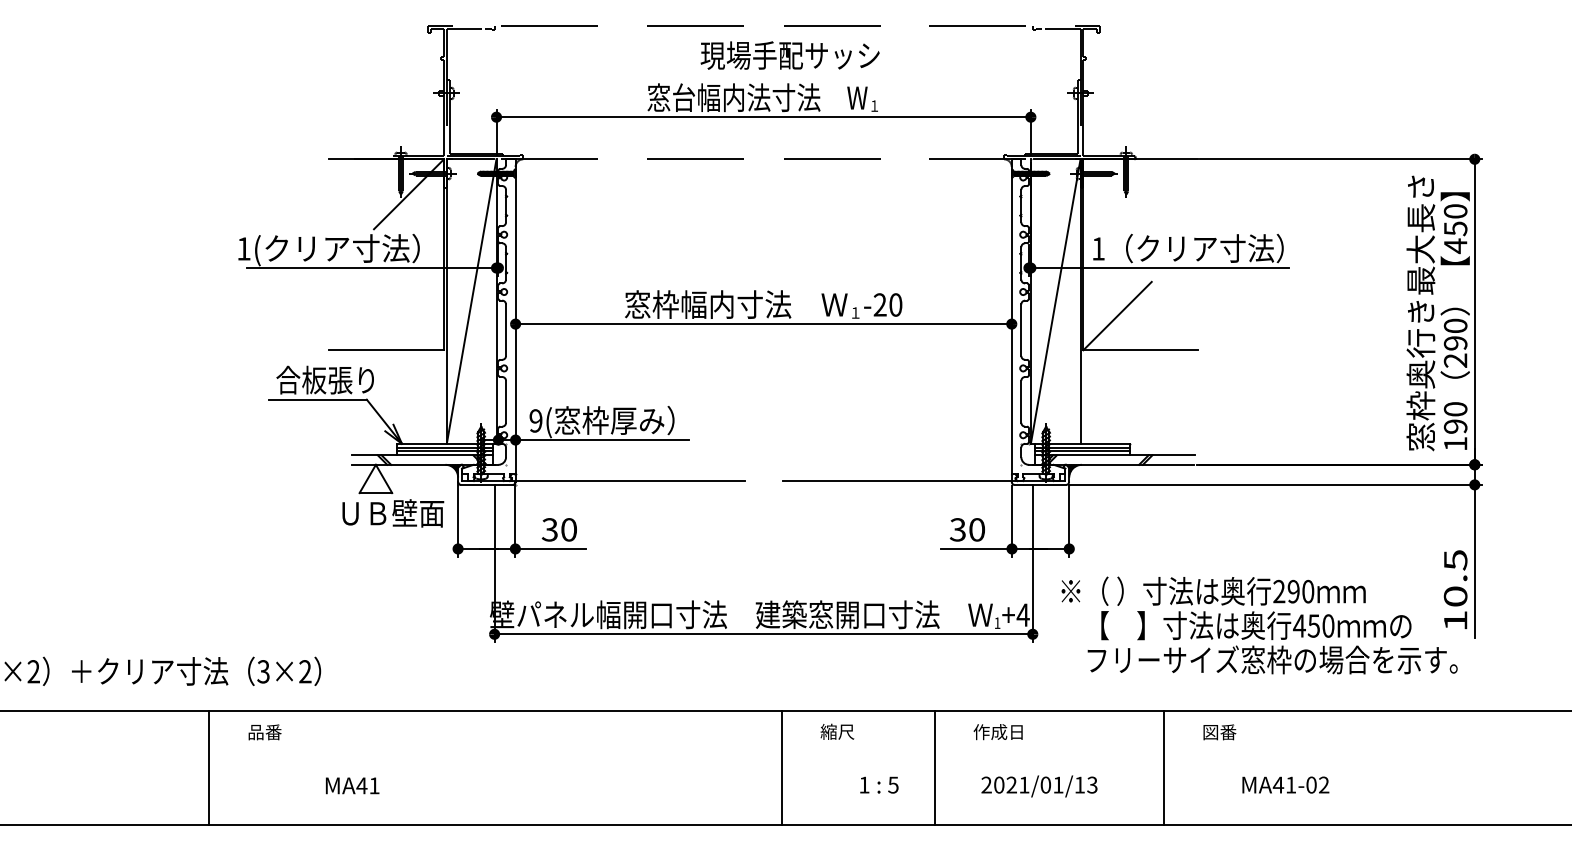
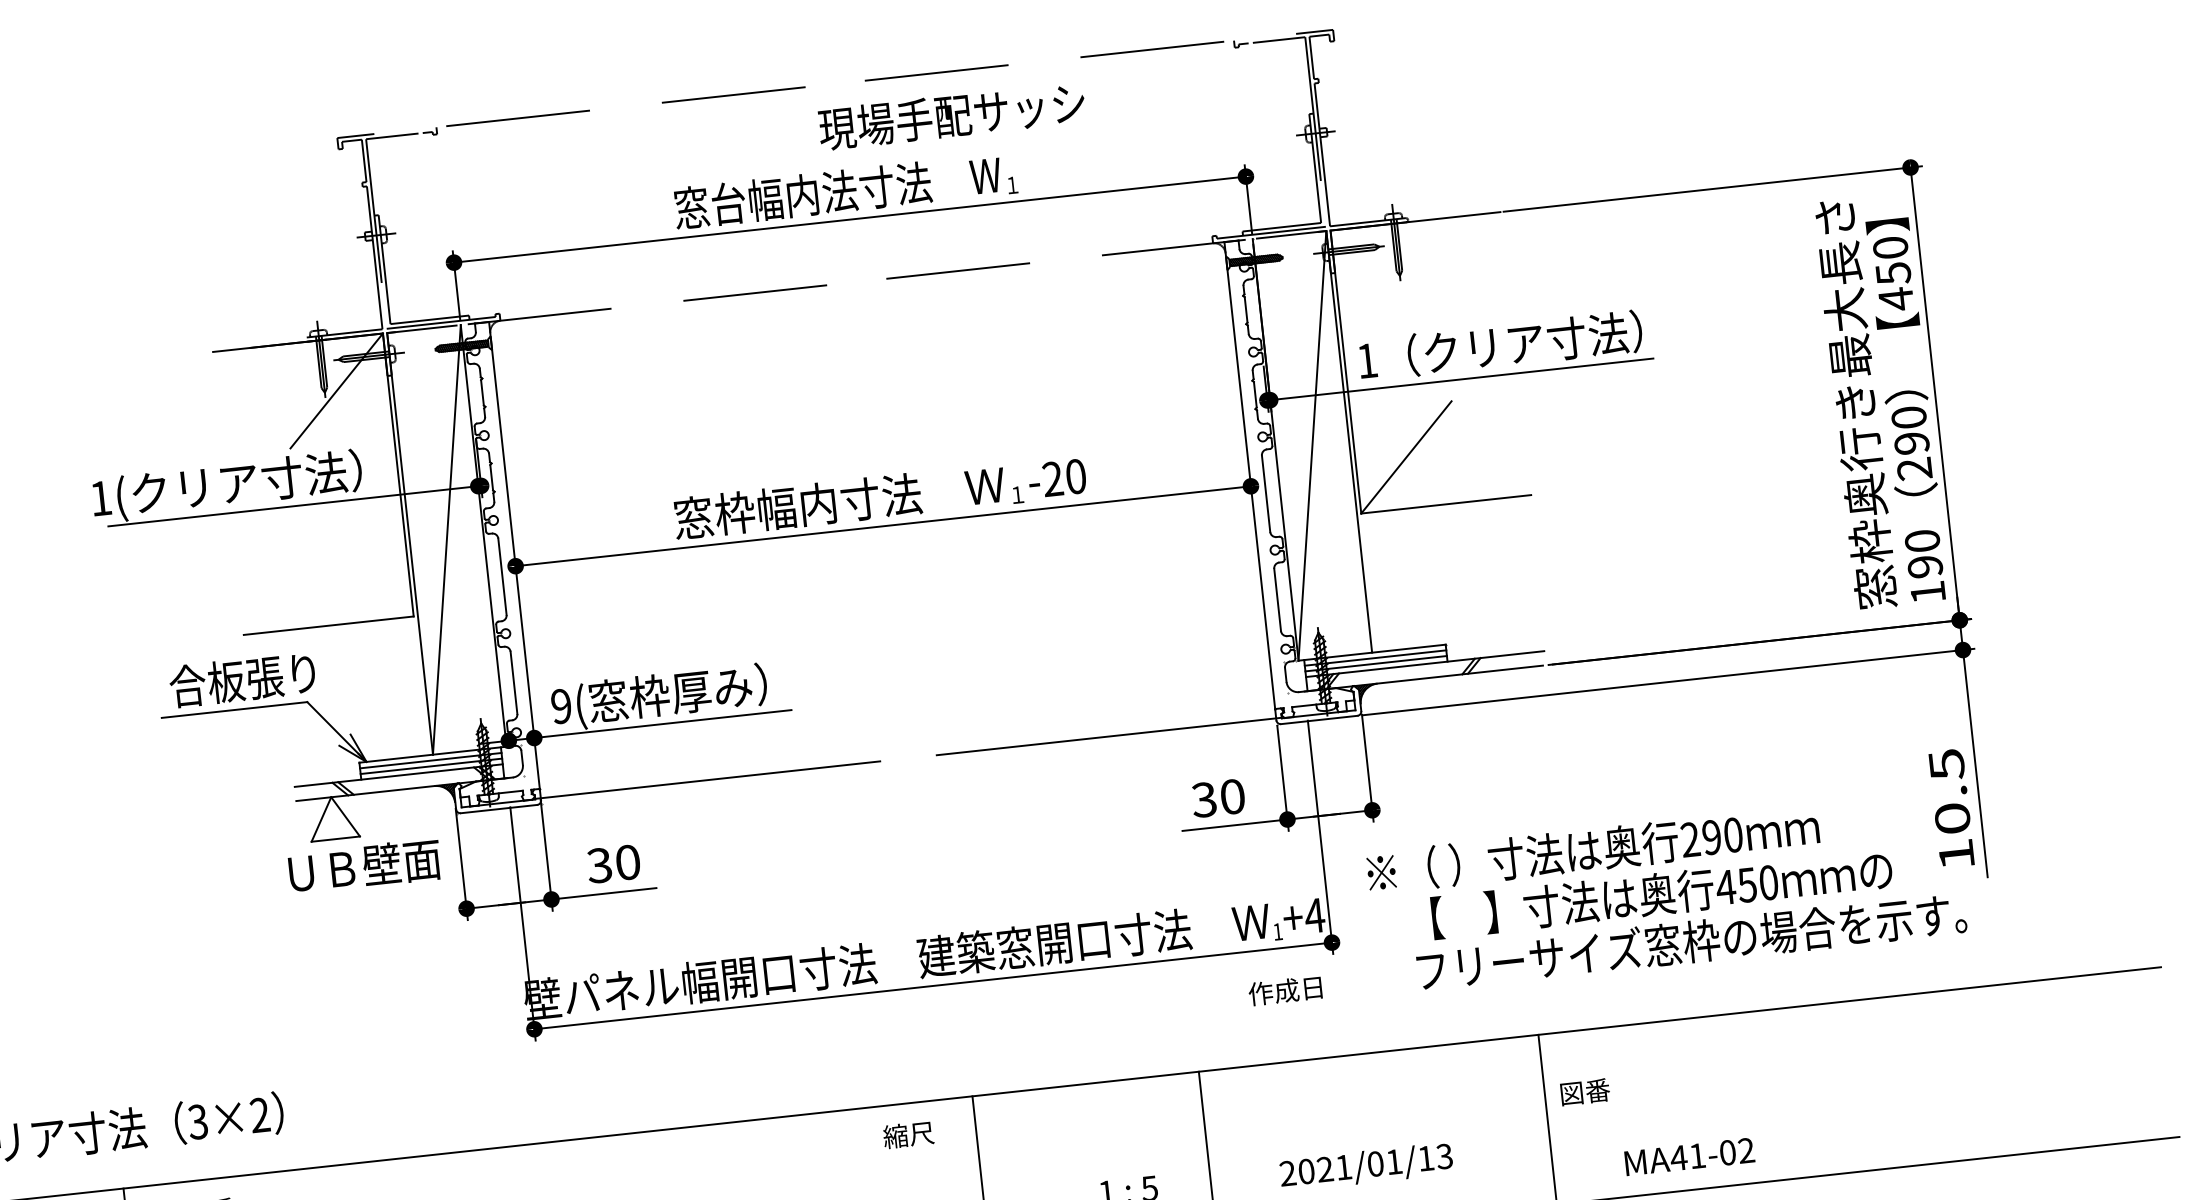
text: (789, 55) -> (950, 116), moved
text: (837, 731) -> (908, 1134), moved
text: (997, 732) -> (1284, 991), moved
text: (1219, 732) -> (1584, 1092), moved
text: (1285, 784) -> (1689, 1156), moved

